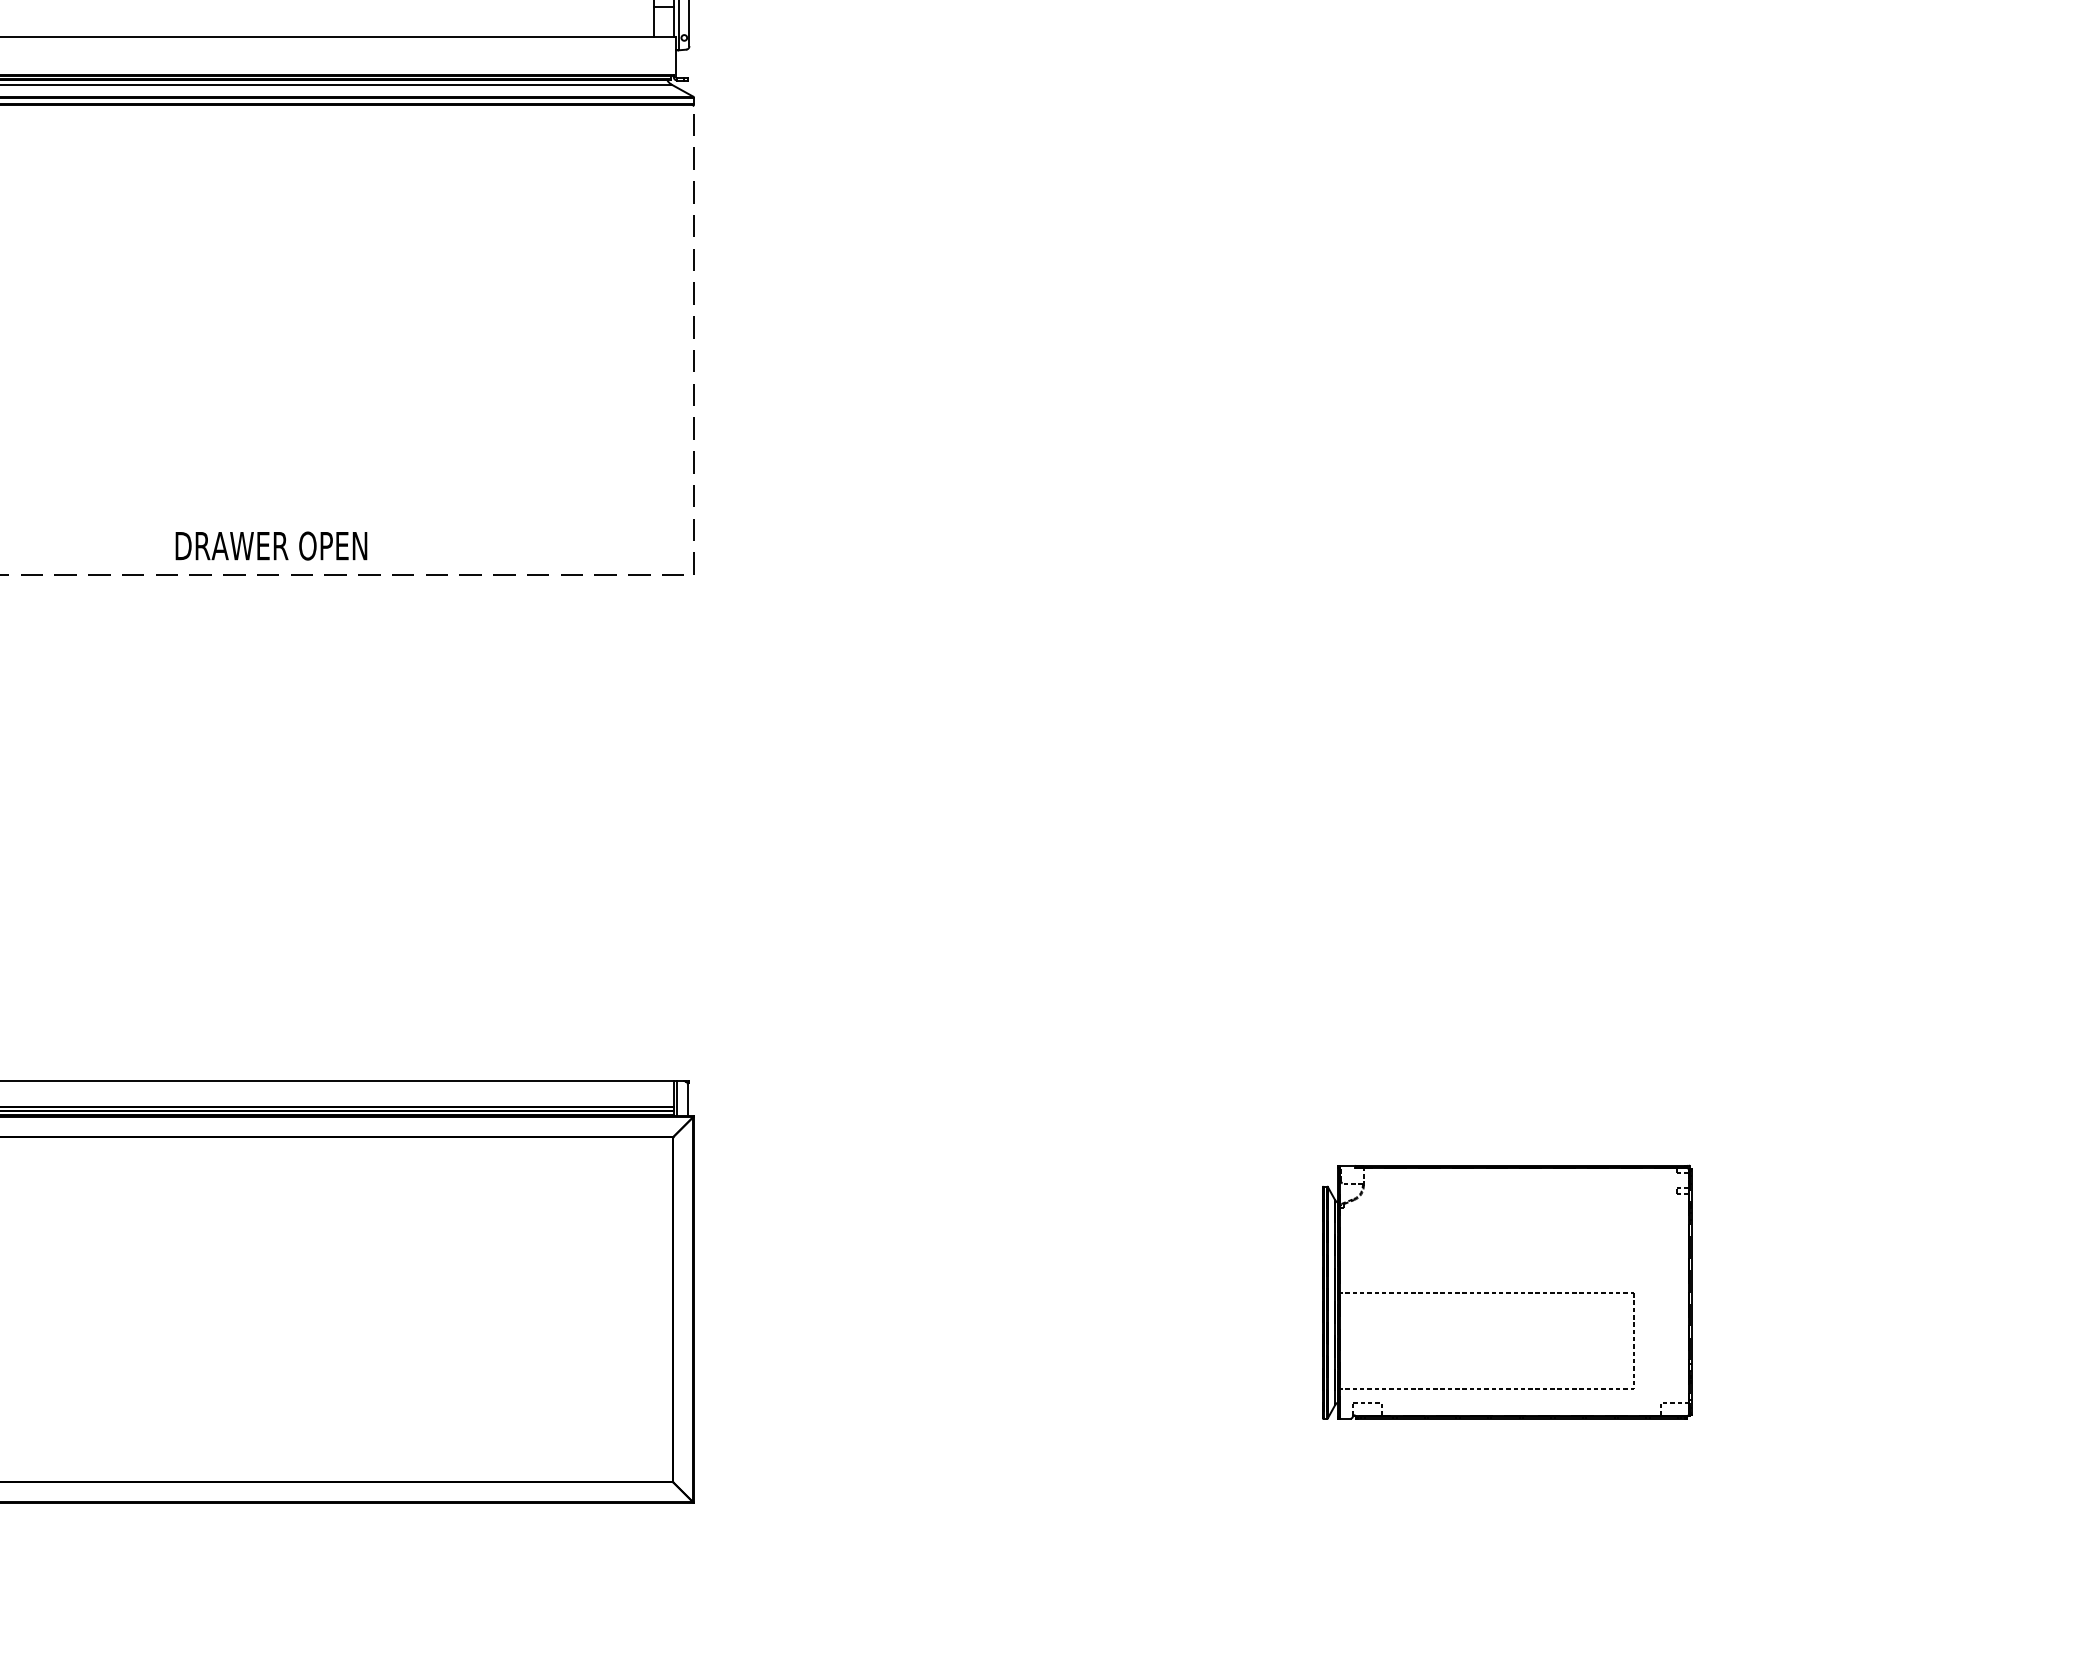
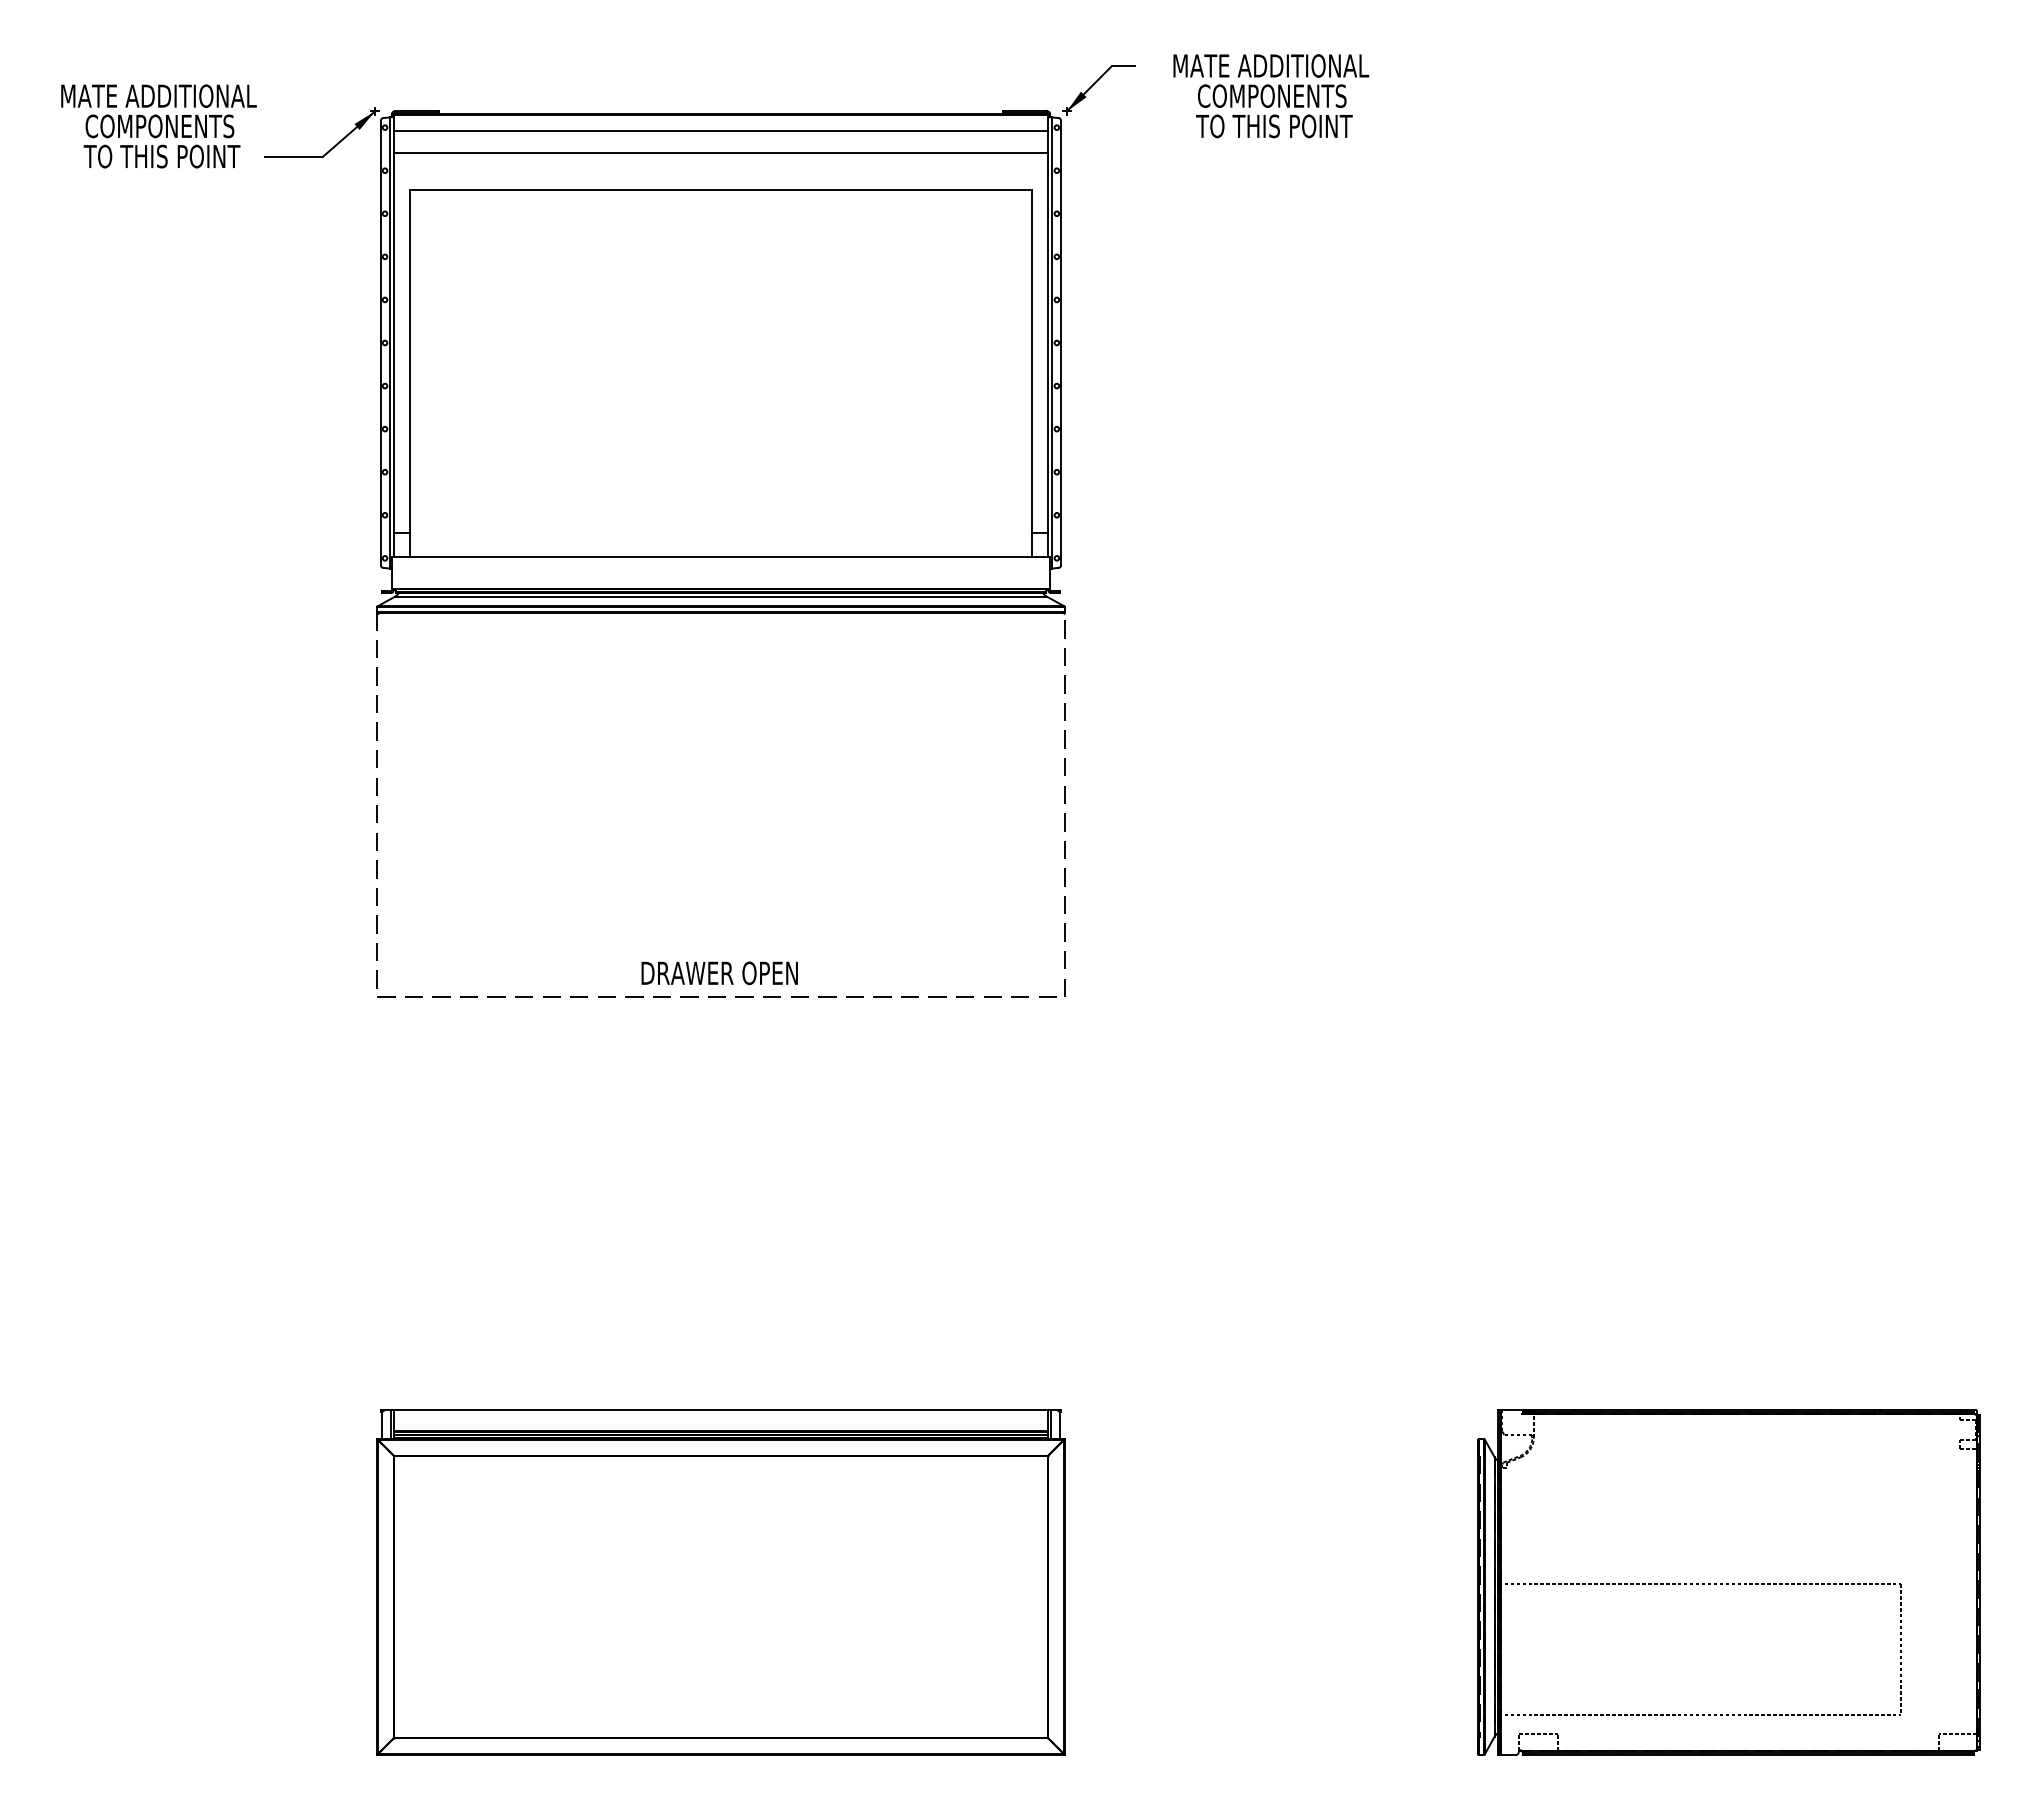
part: (1506, 1292) -> (1728, 1582), size x1.67

